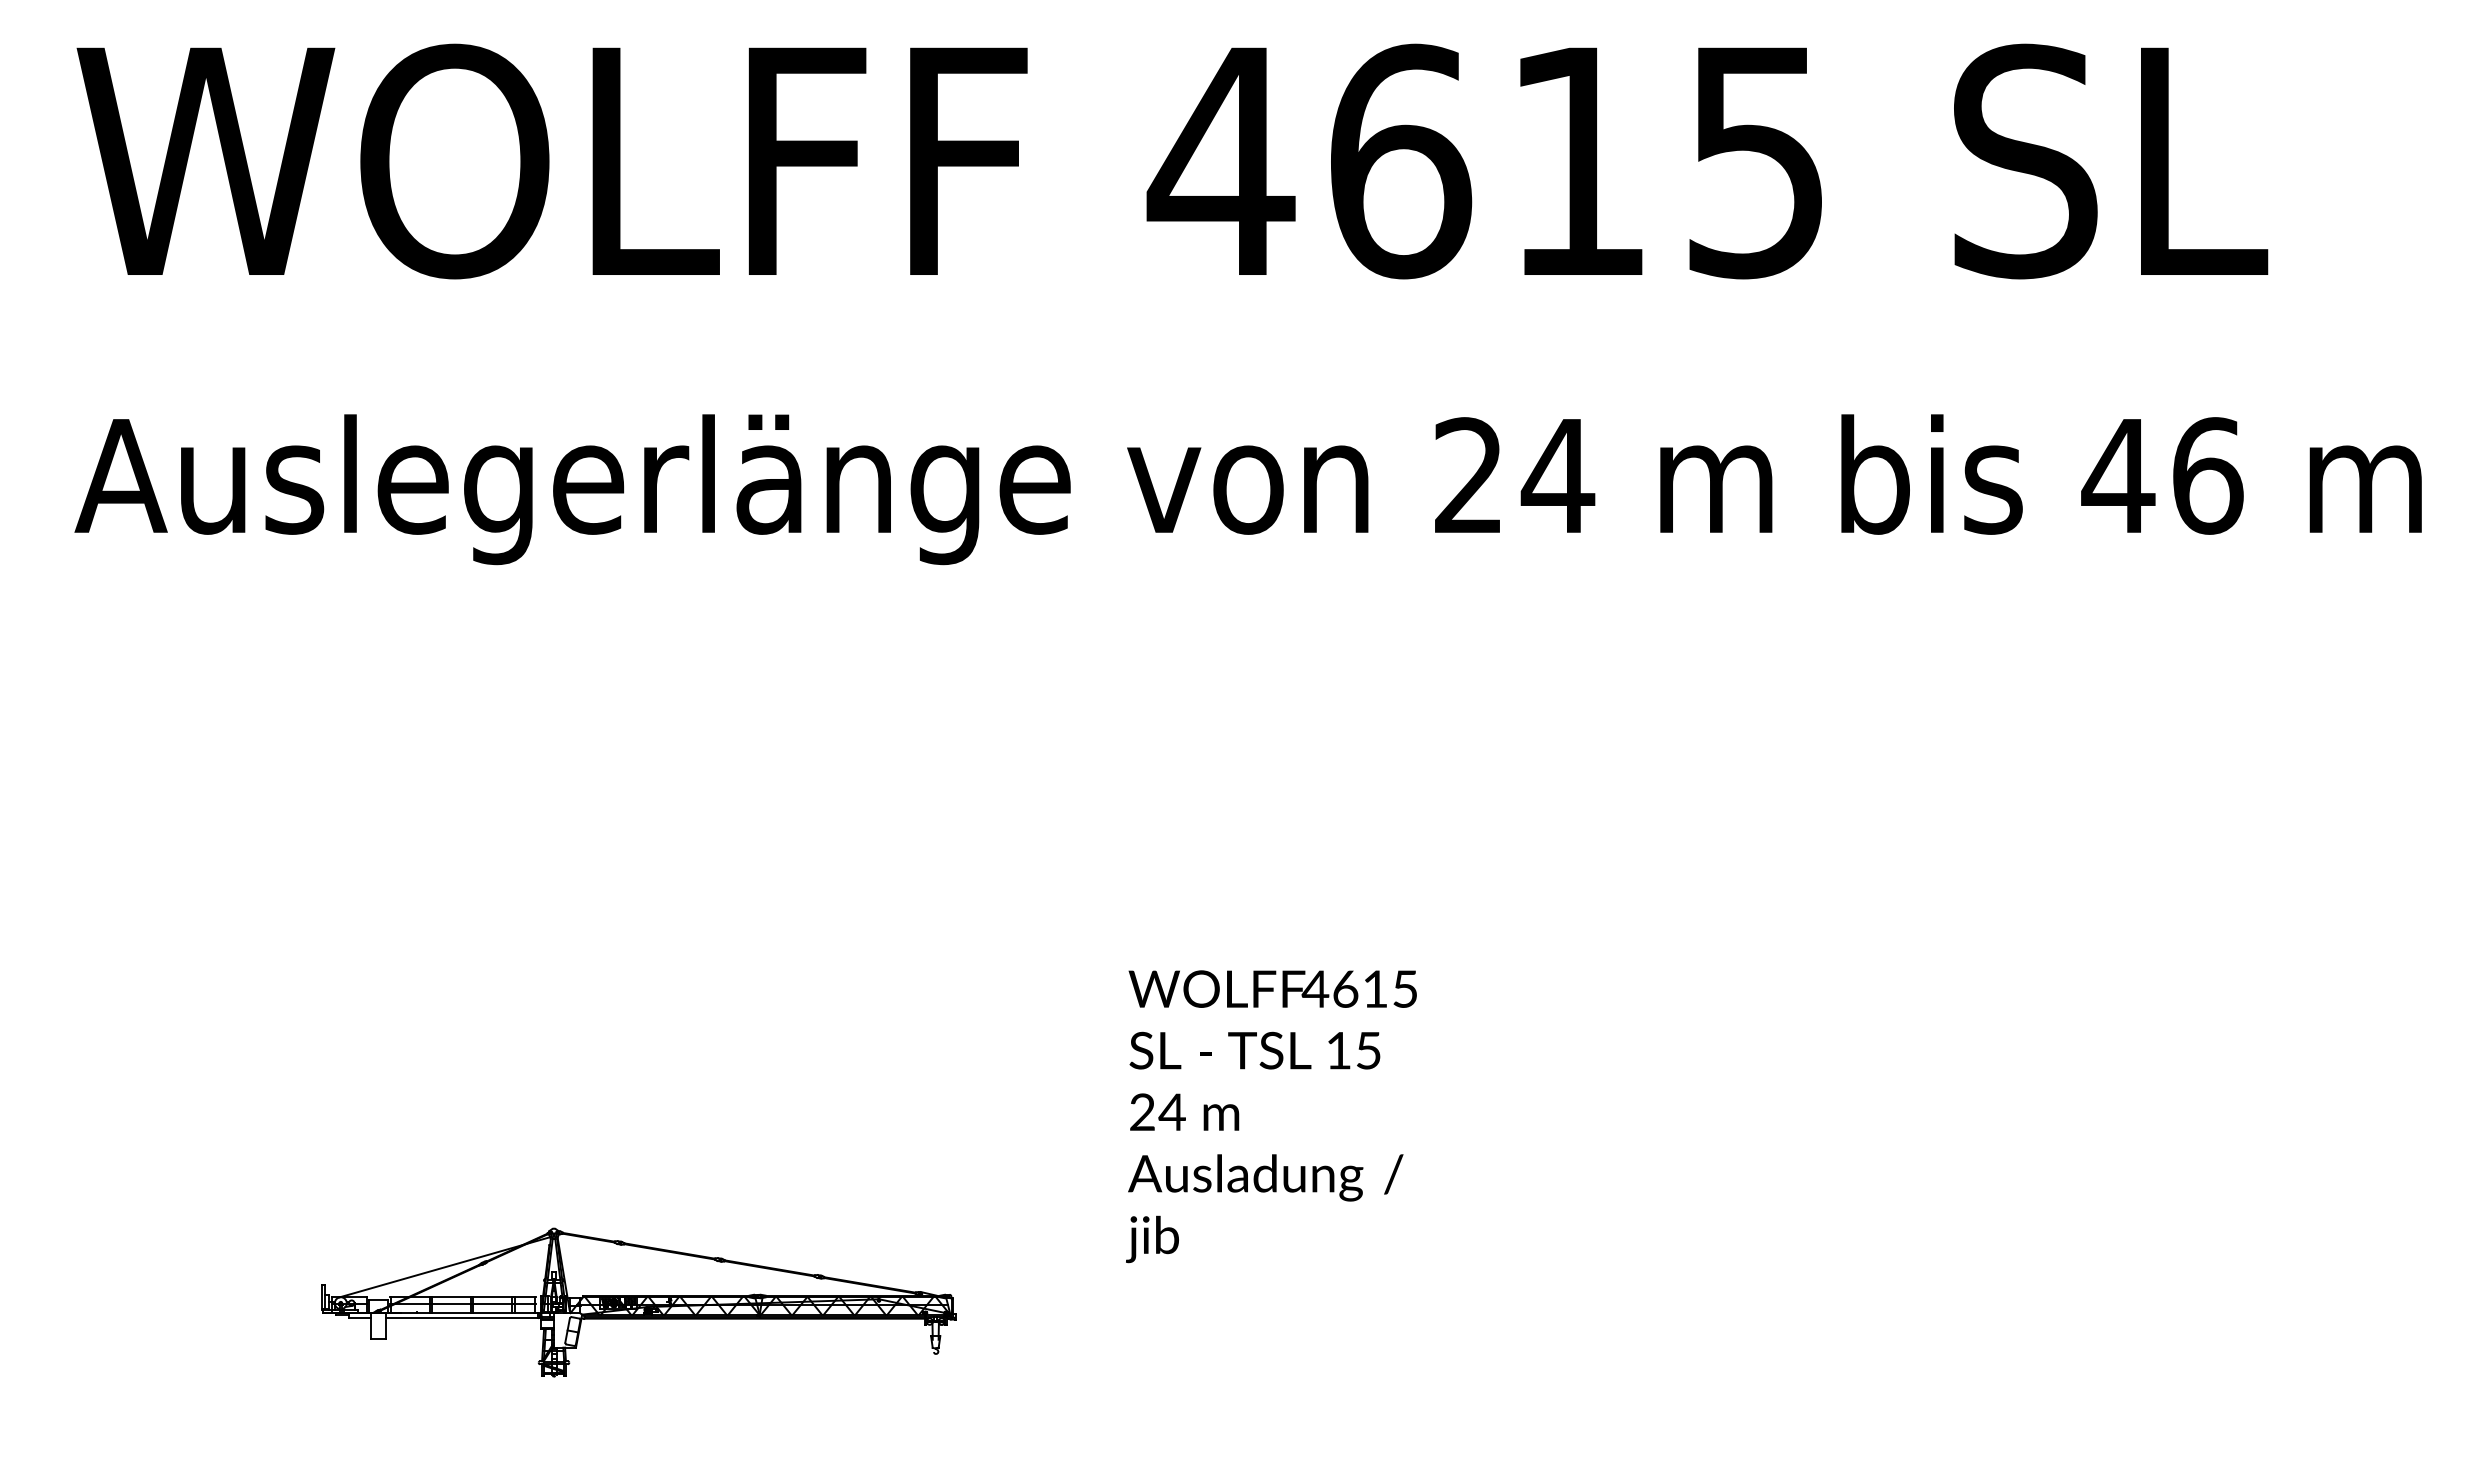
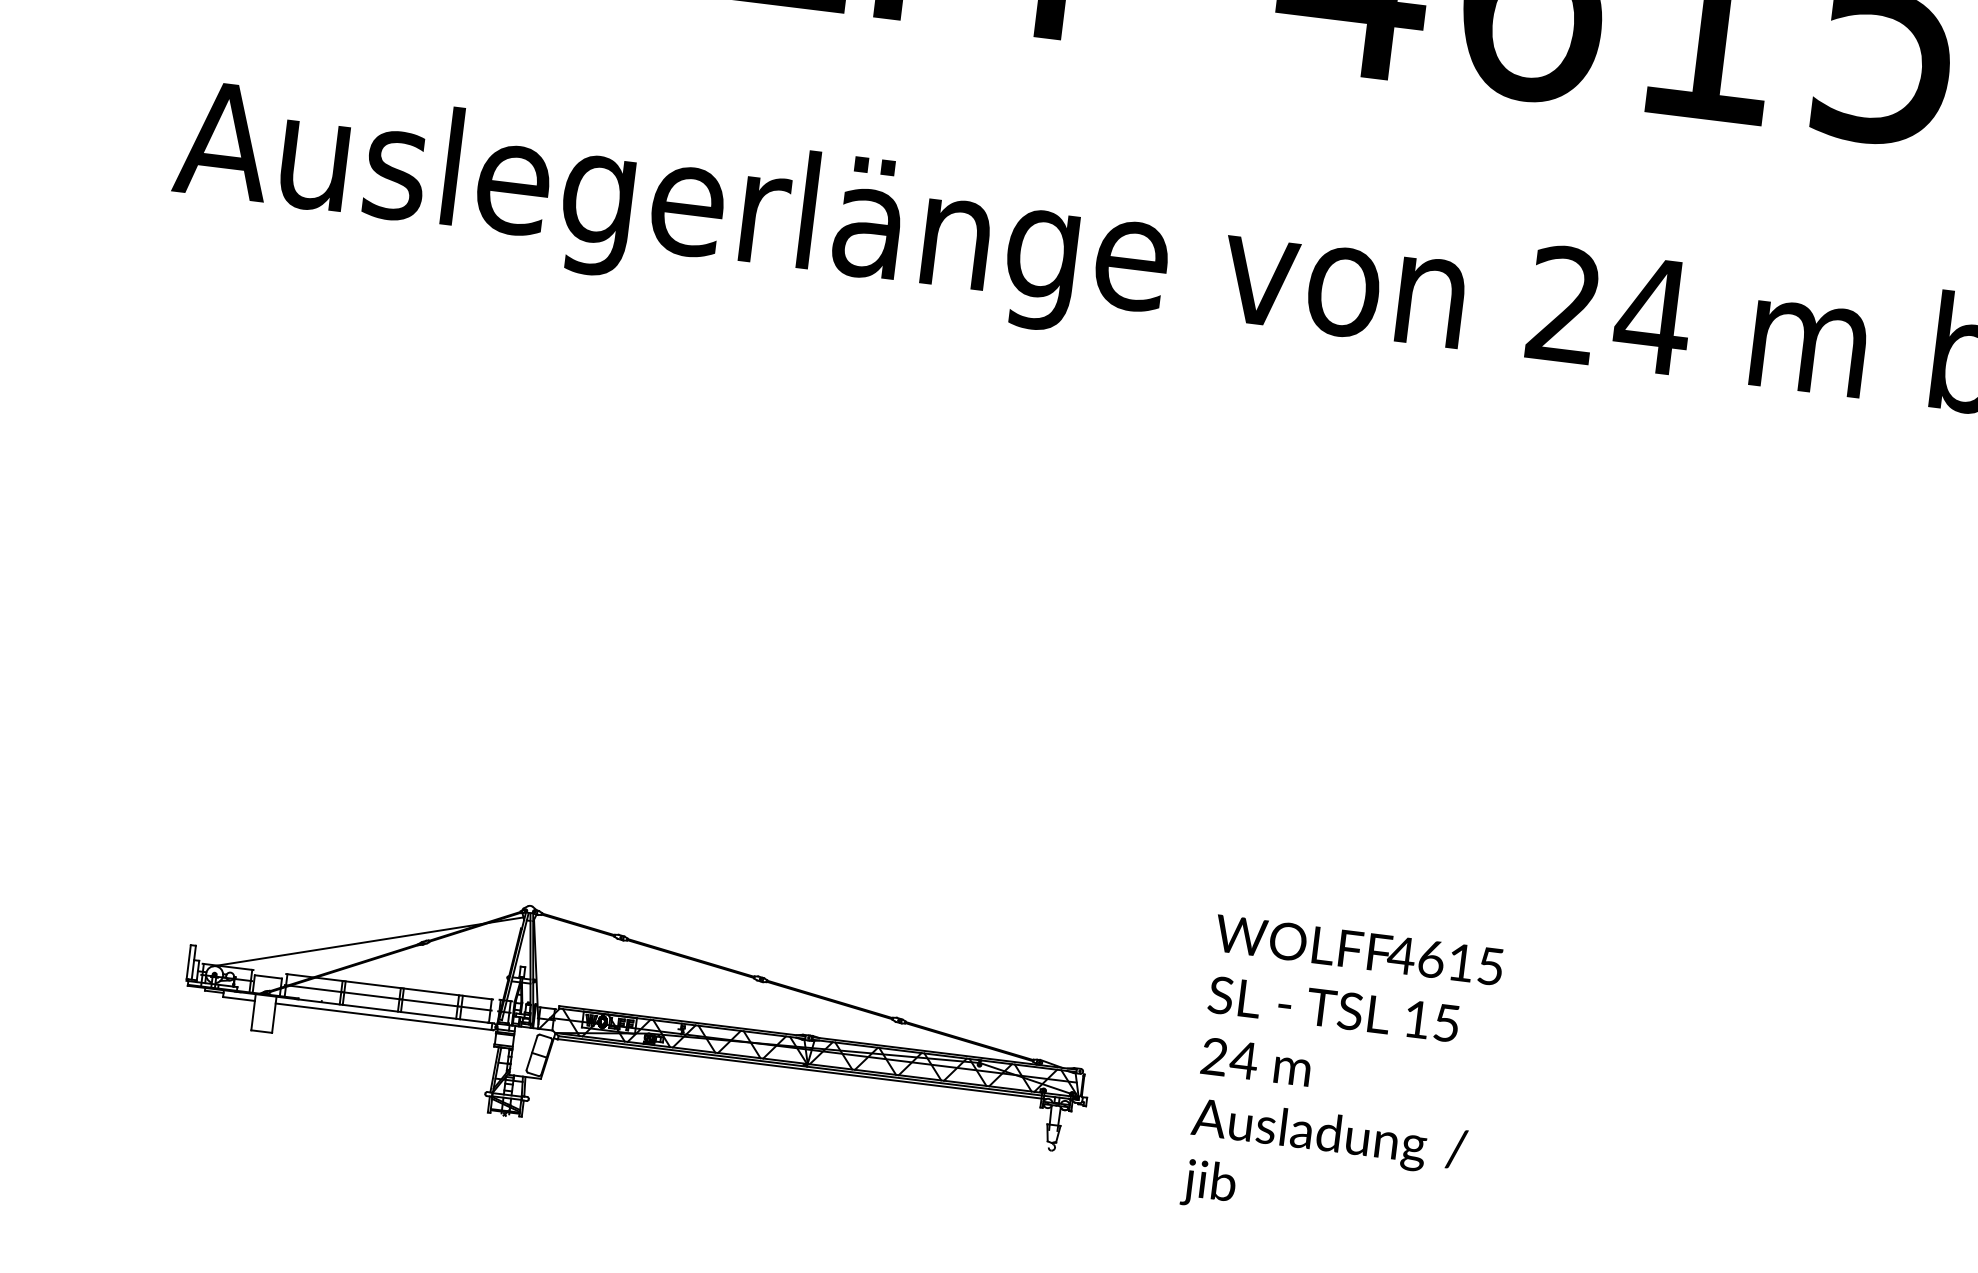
text: (1271, 1116) -> (1342, 1076), moved
part: (638, 1302) -> (637, 1025), size x1.43

